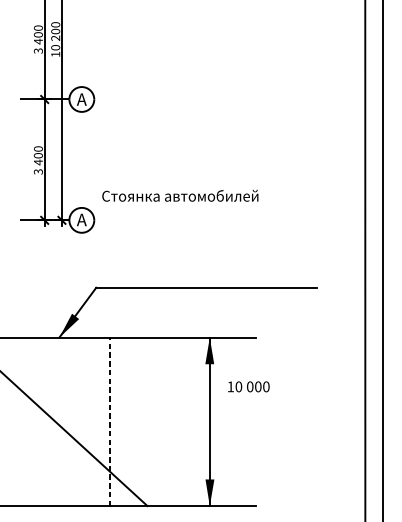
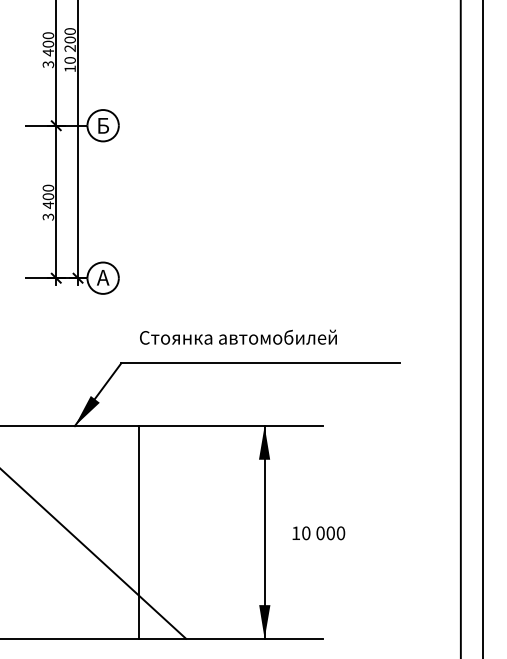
text: (81, 99) -> (102, 125), А -> Б
text: (180, 195) -> (238, 336), moved
text: (248, 387) -> (318, 533), moved
line: (110, 421) -> (139, 531), dashed -> solid

